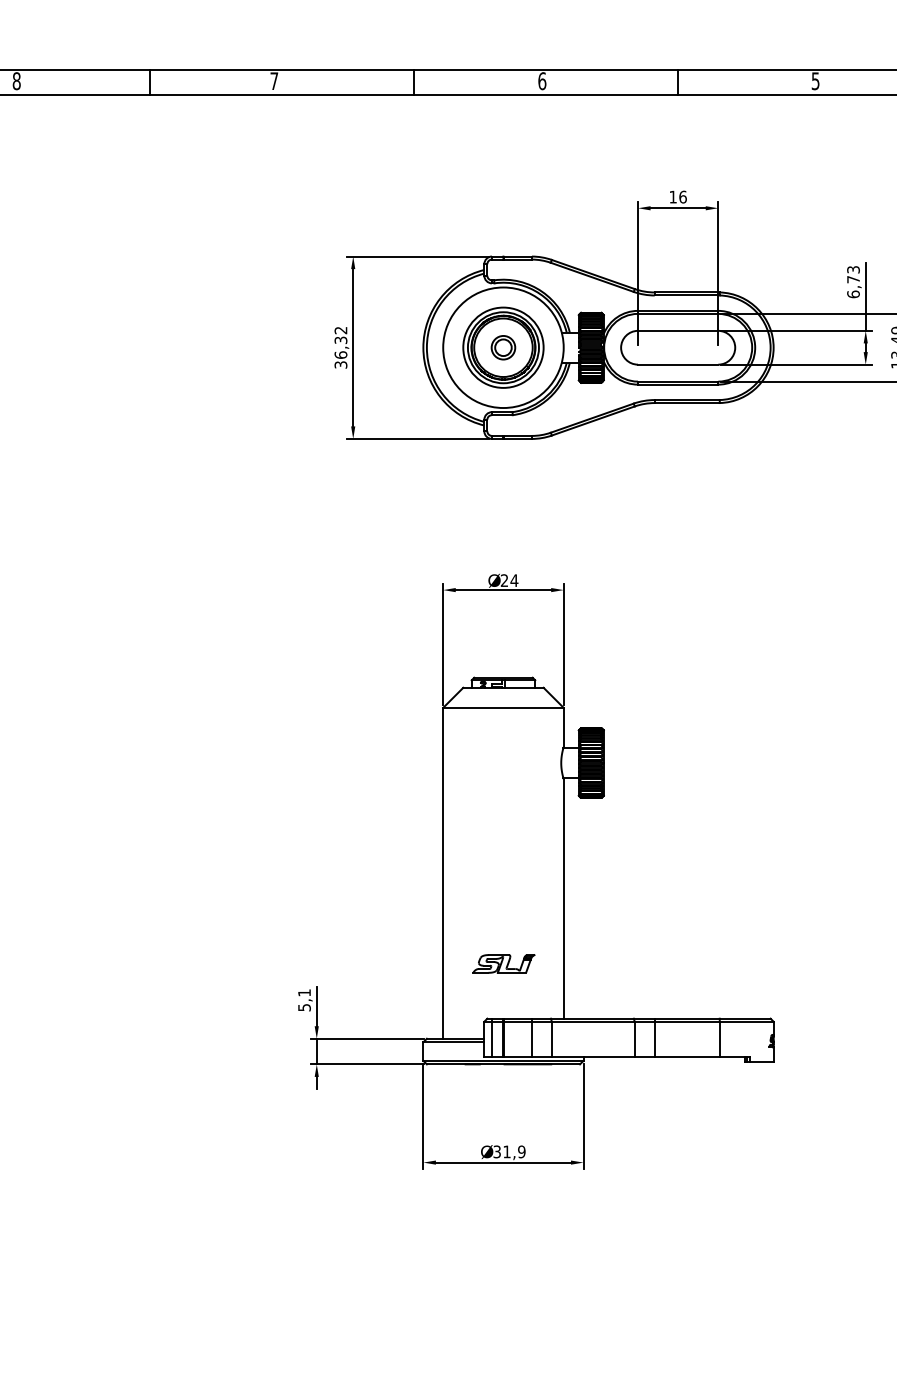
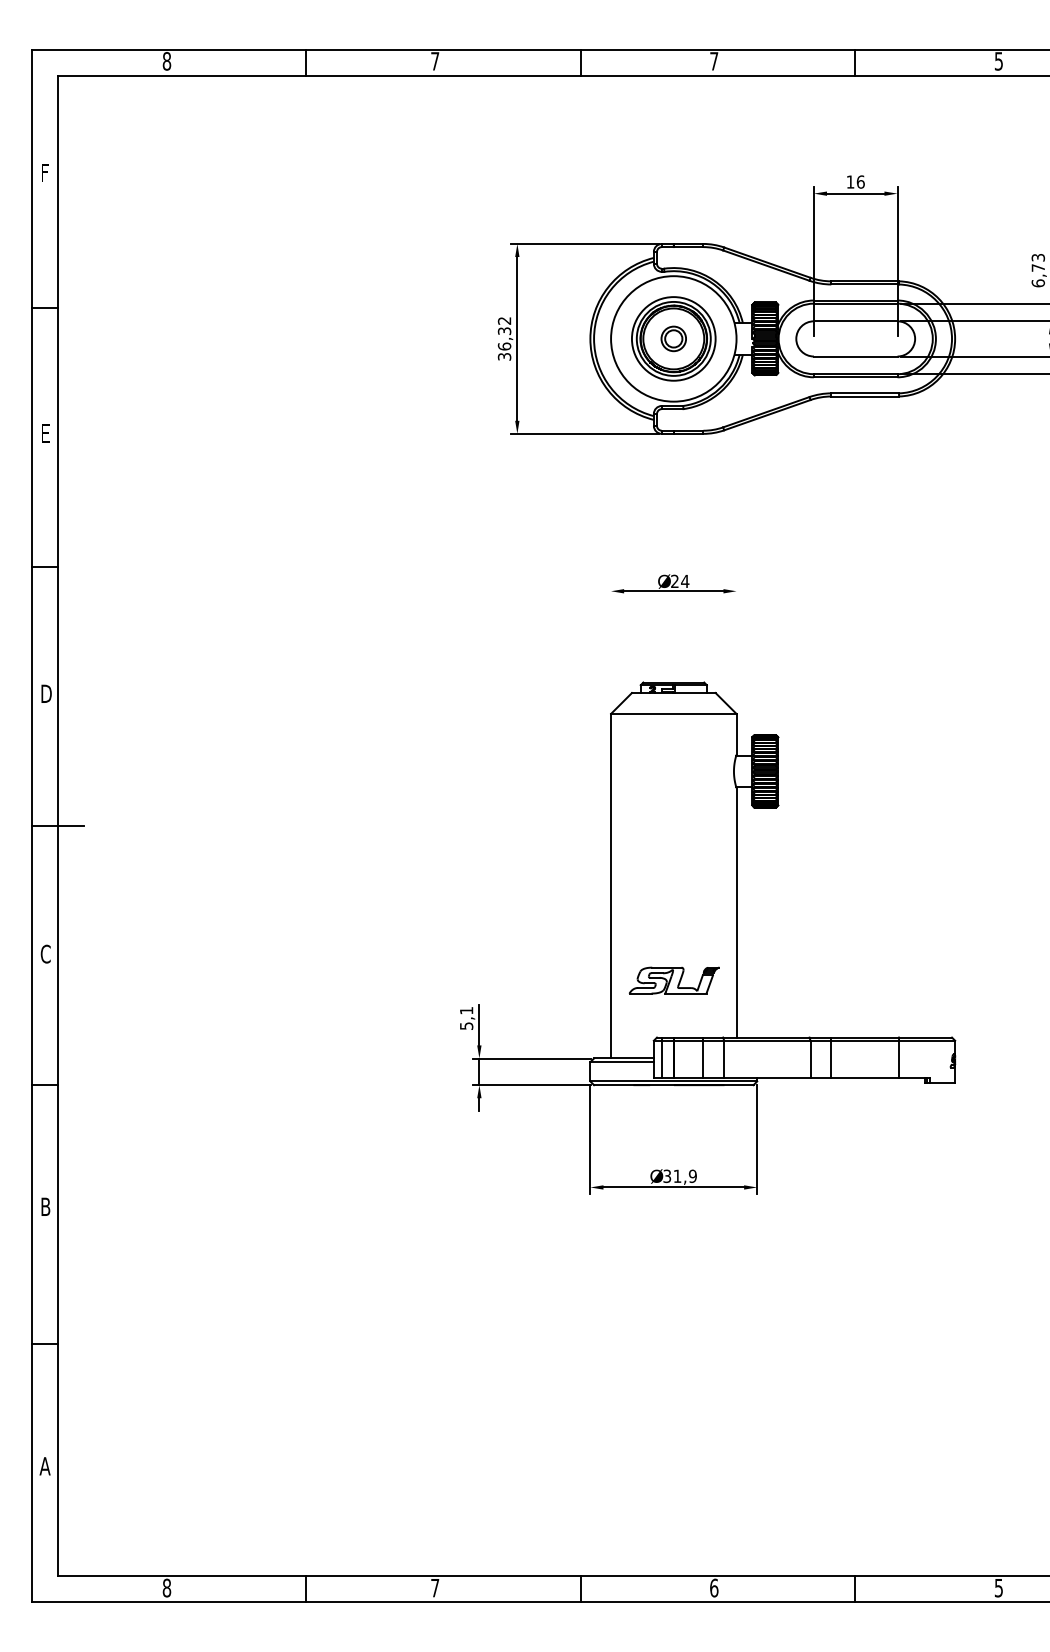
text: (542, 81) -> (714, 61), 6 -> 7
line: (443, 644) -> (611, 647), removed
line: (563, 644) -> (736, 647), removed
part: (504, 963) -> (674, 980), size x1.4

